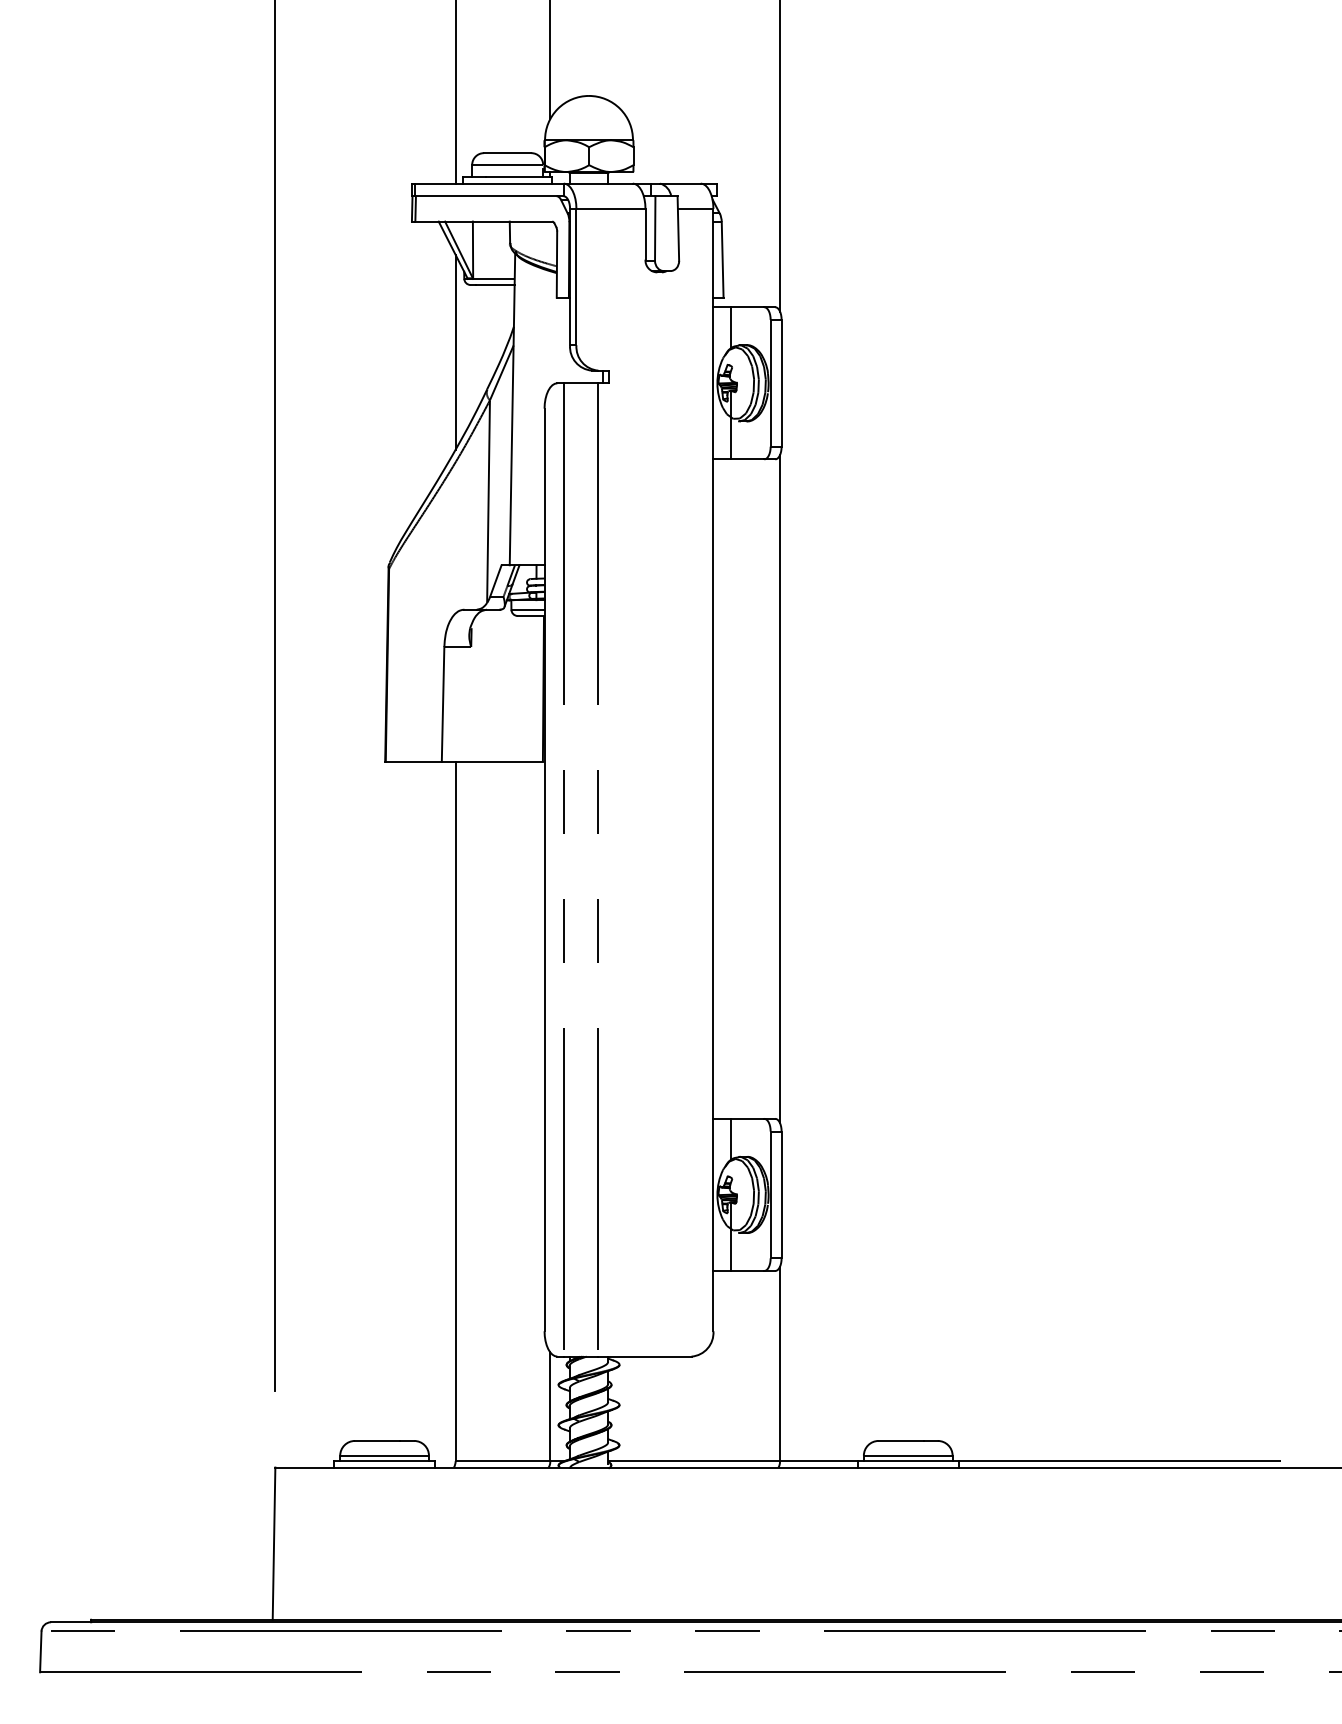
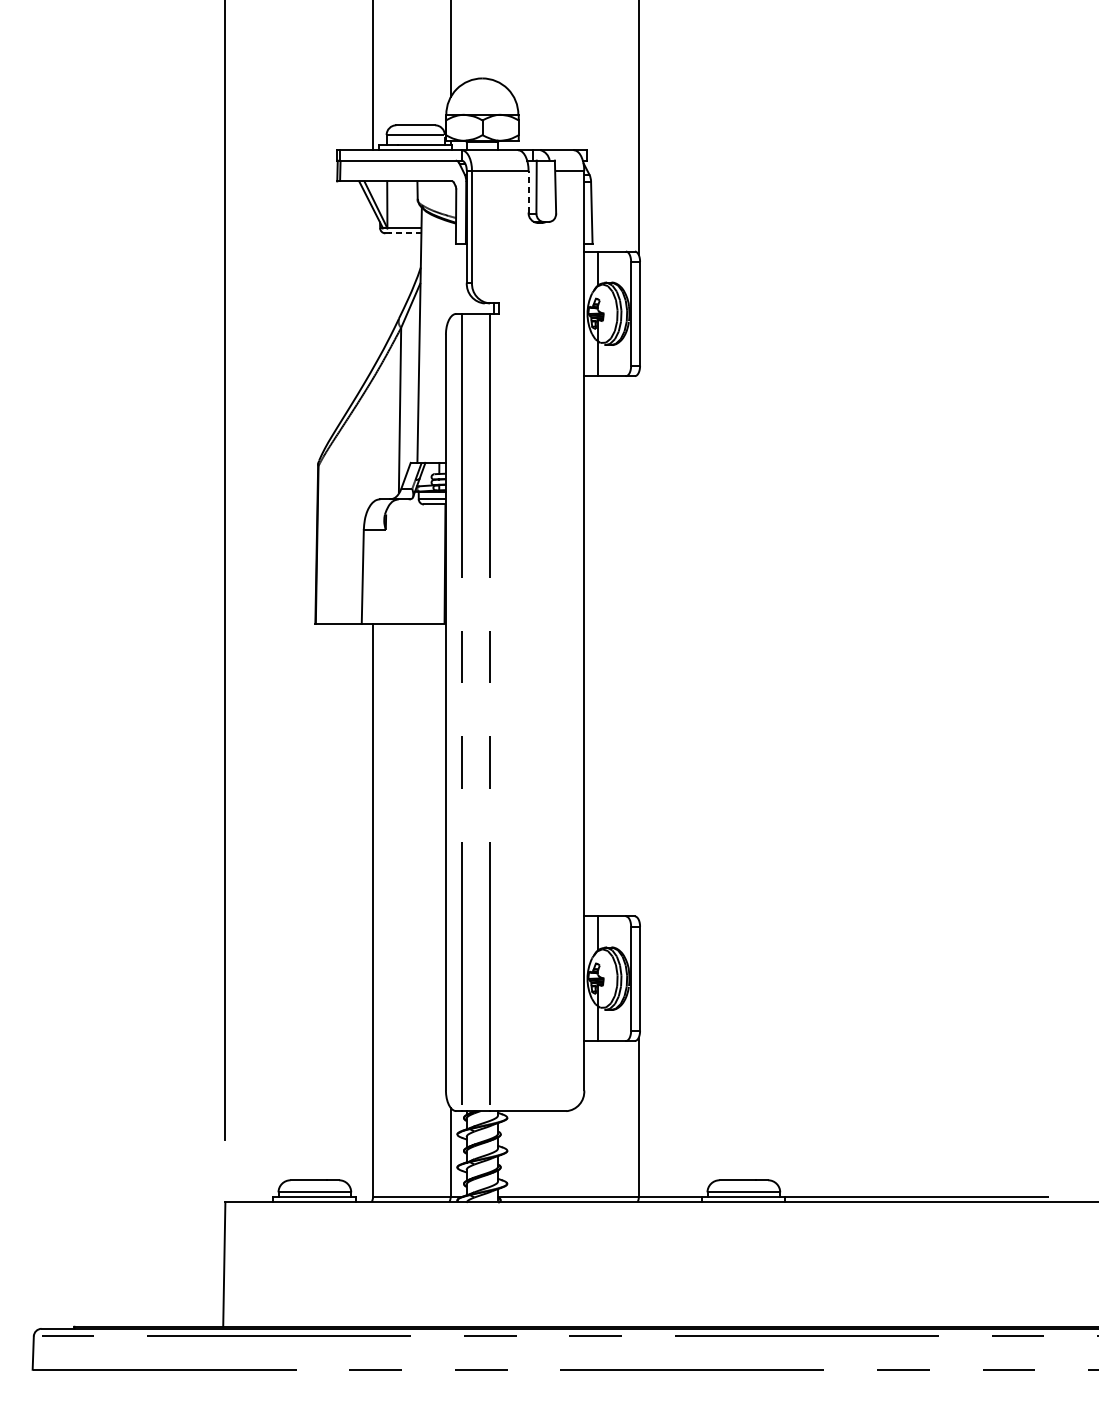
line: (645, 233) -> (528, 191), solid -> dashed
line: (494, 285) -> (404, 233), solid -> dashed
line: (455, 351) -> (372, 287), removed
line: (780, 789) -> (639, 646), removed

